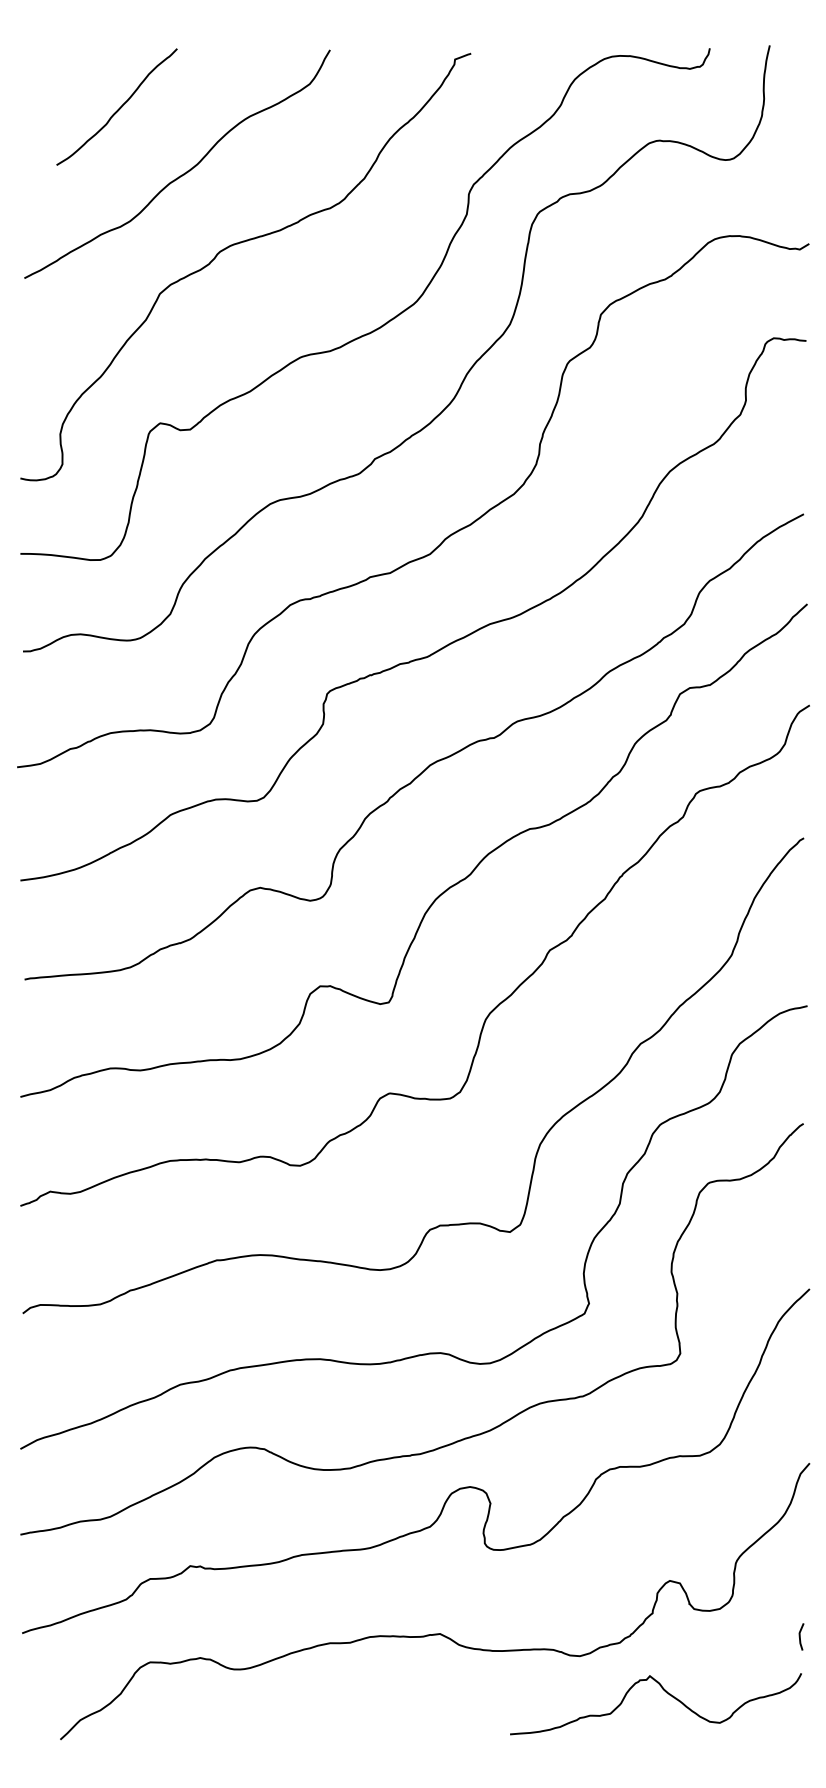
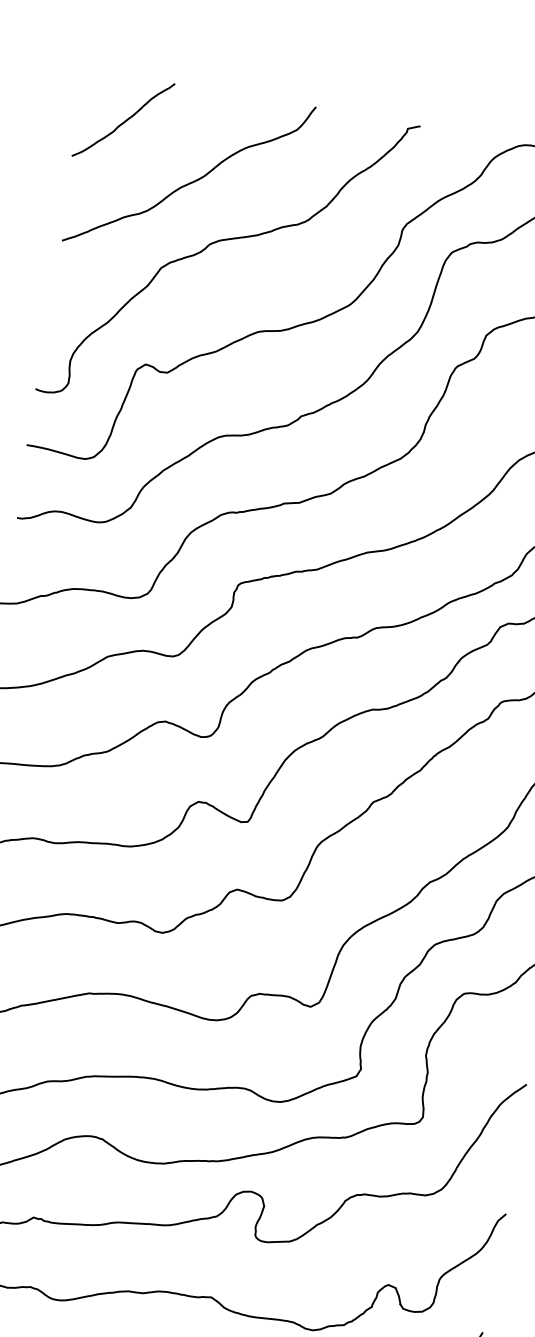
curve: (118, 108) -> (124, 121), moved

